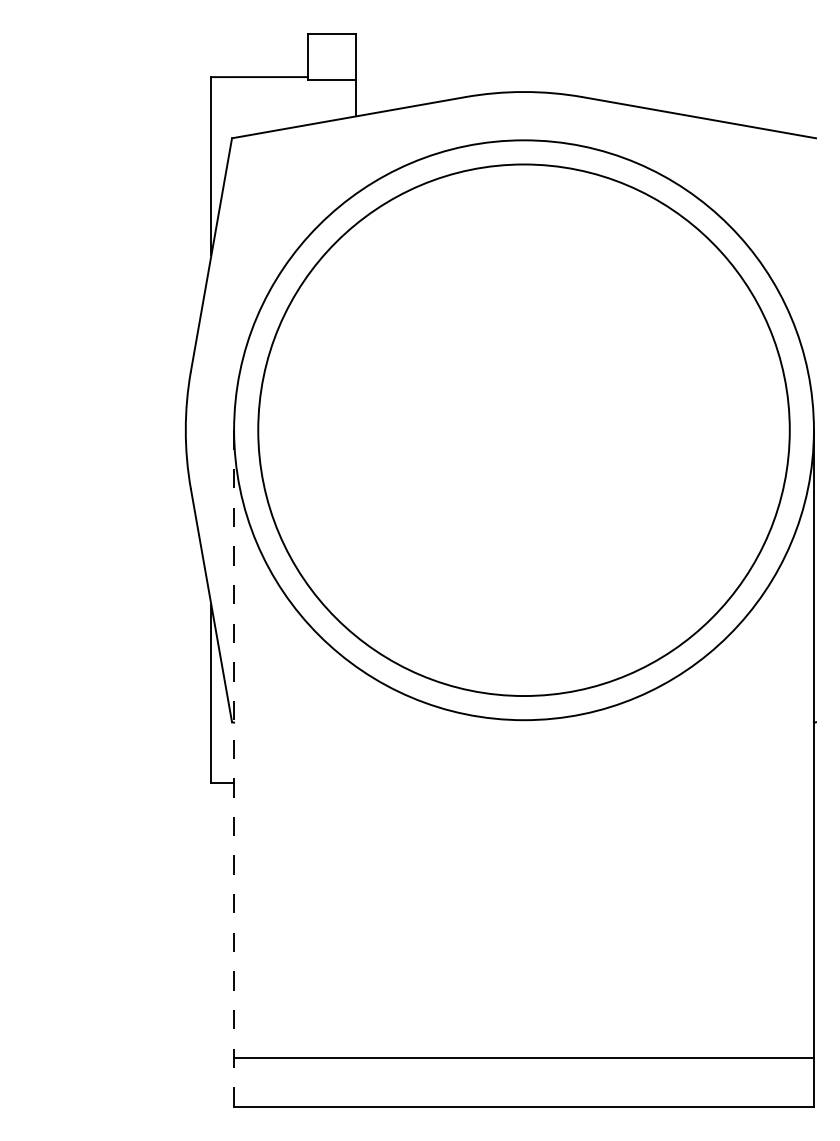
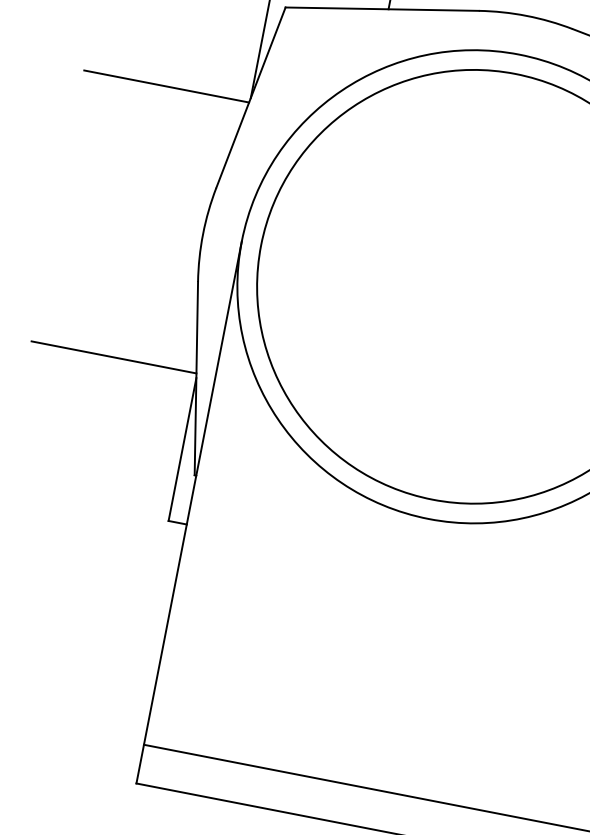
line: (107, 261) -> (166, 86), added
line: (107, 599) -> (114, 357), added
line: (234, 769) -> (189, 513), dashed -> solid

